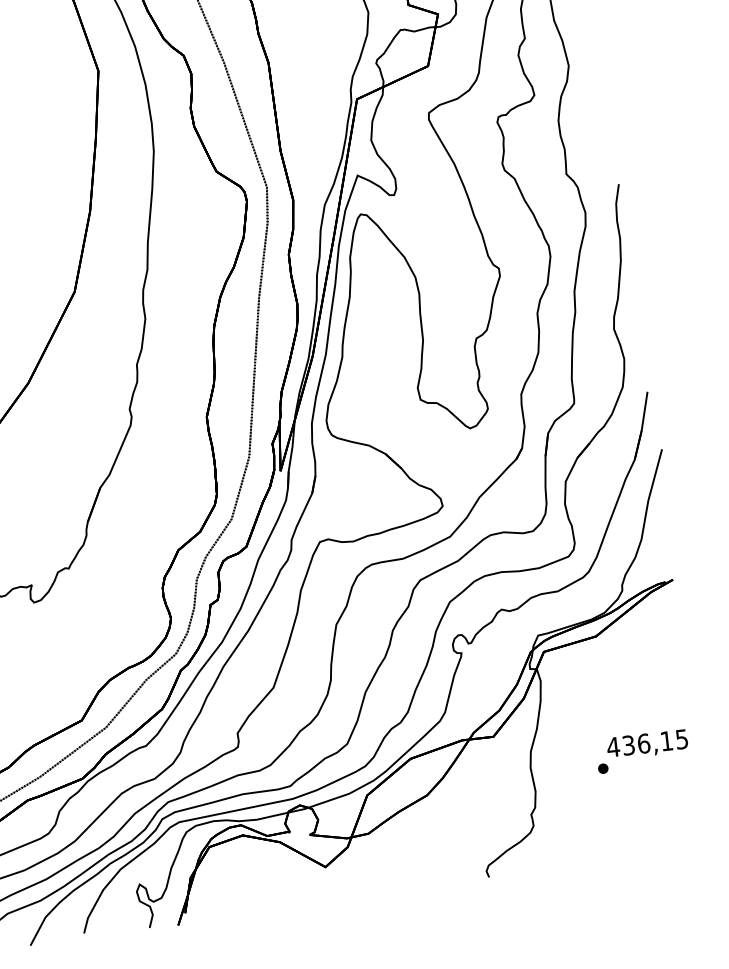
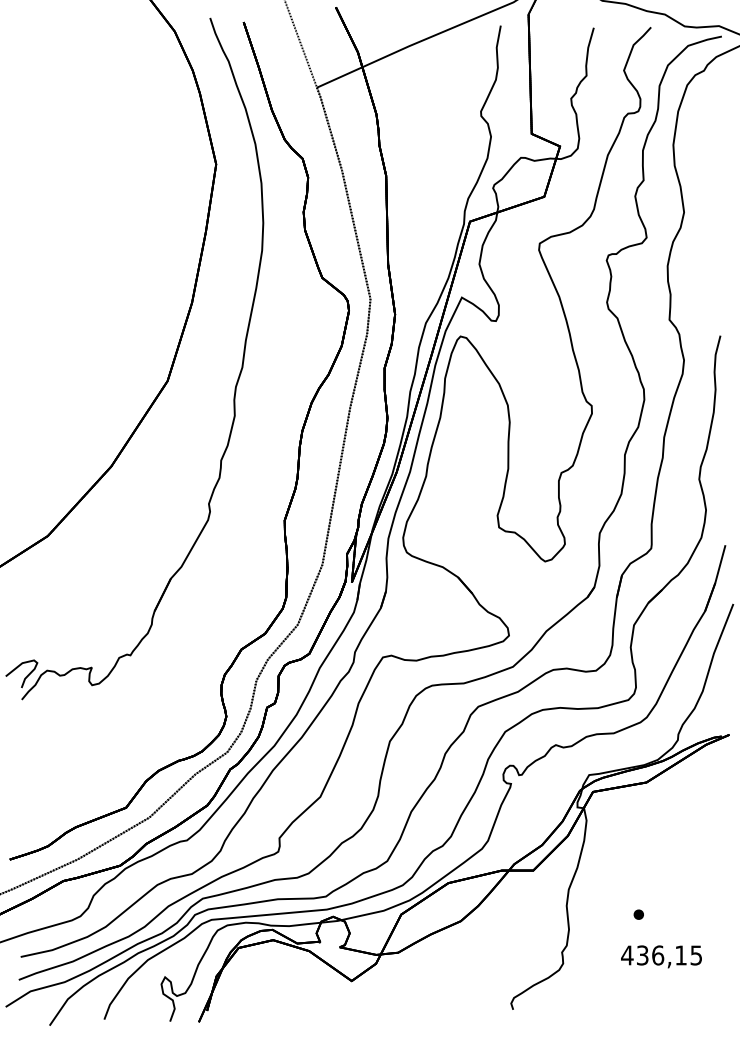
text: (647, 744) -> (661, 956), moved

